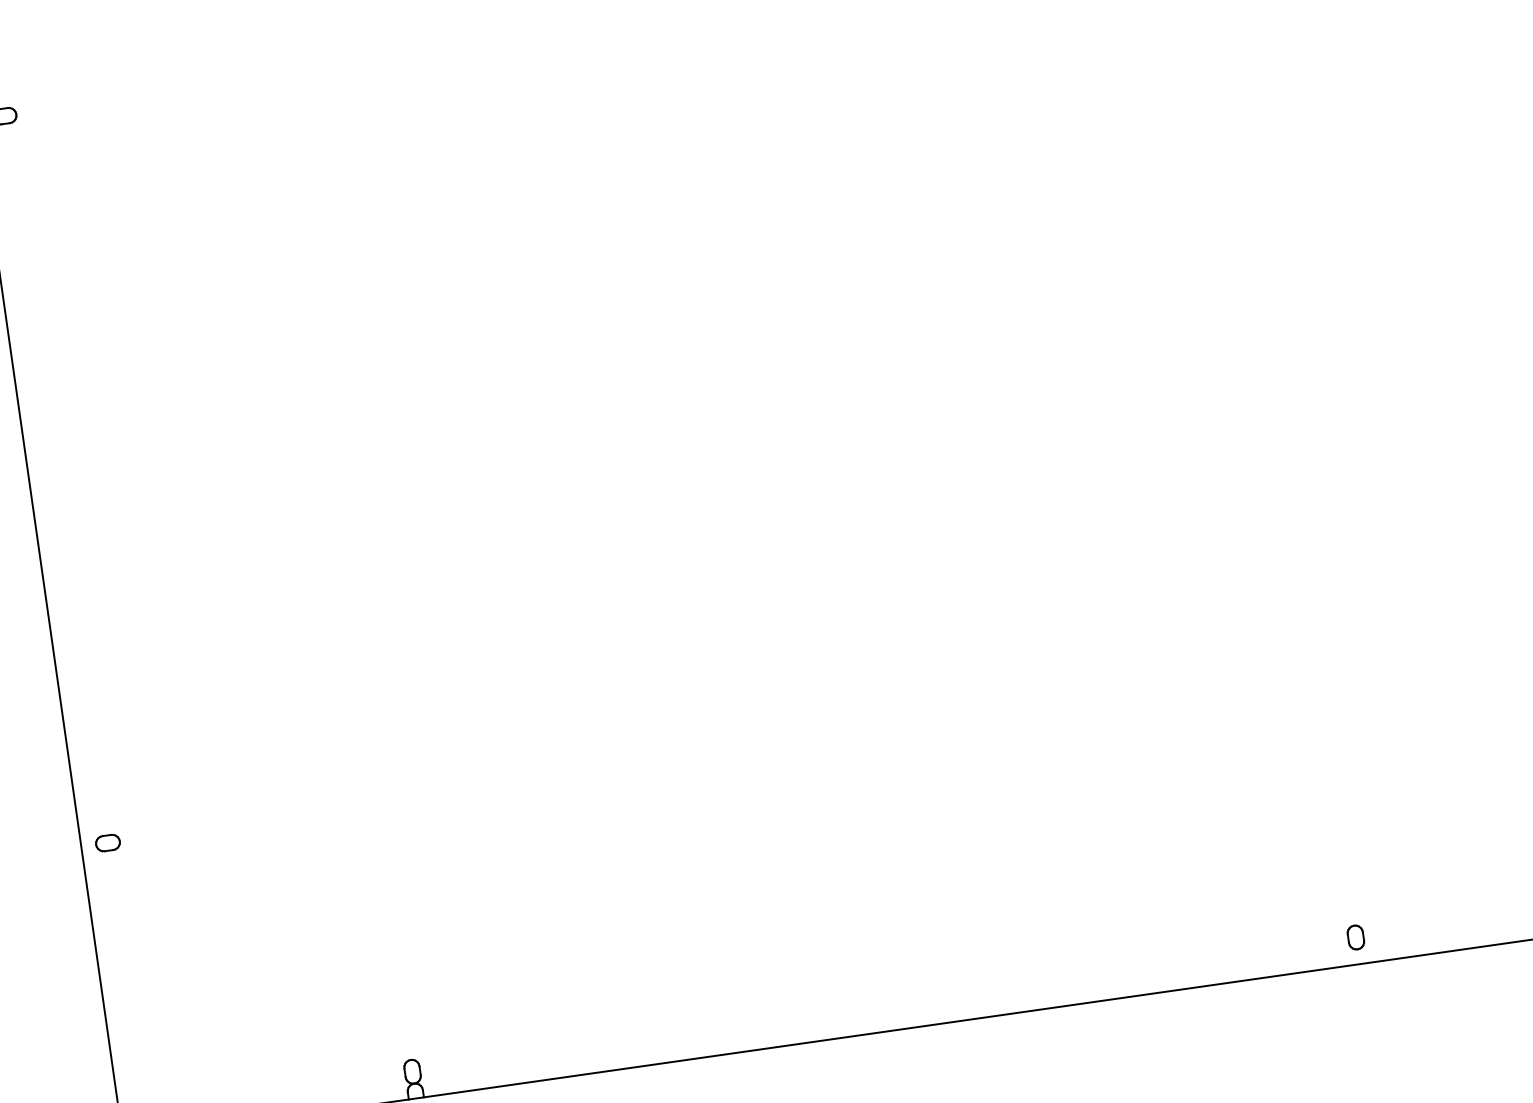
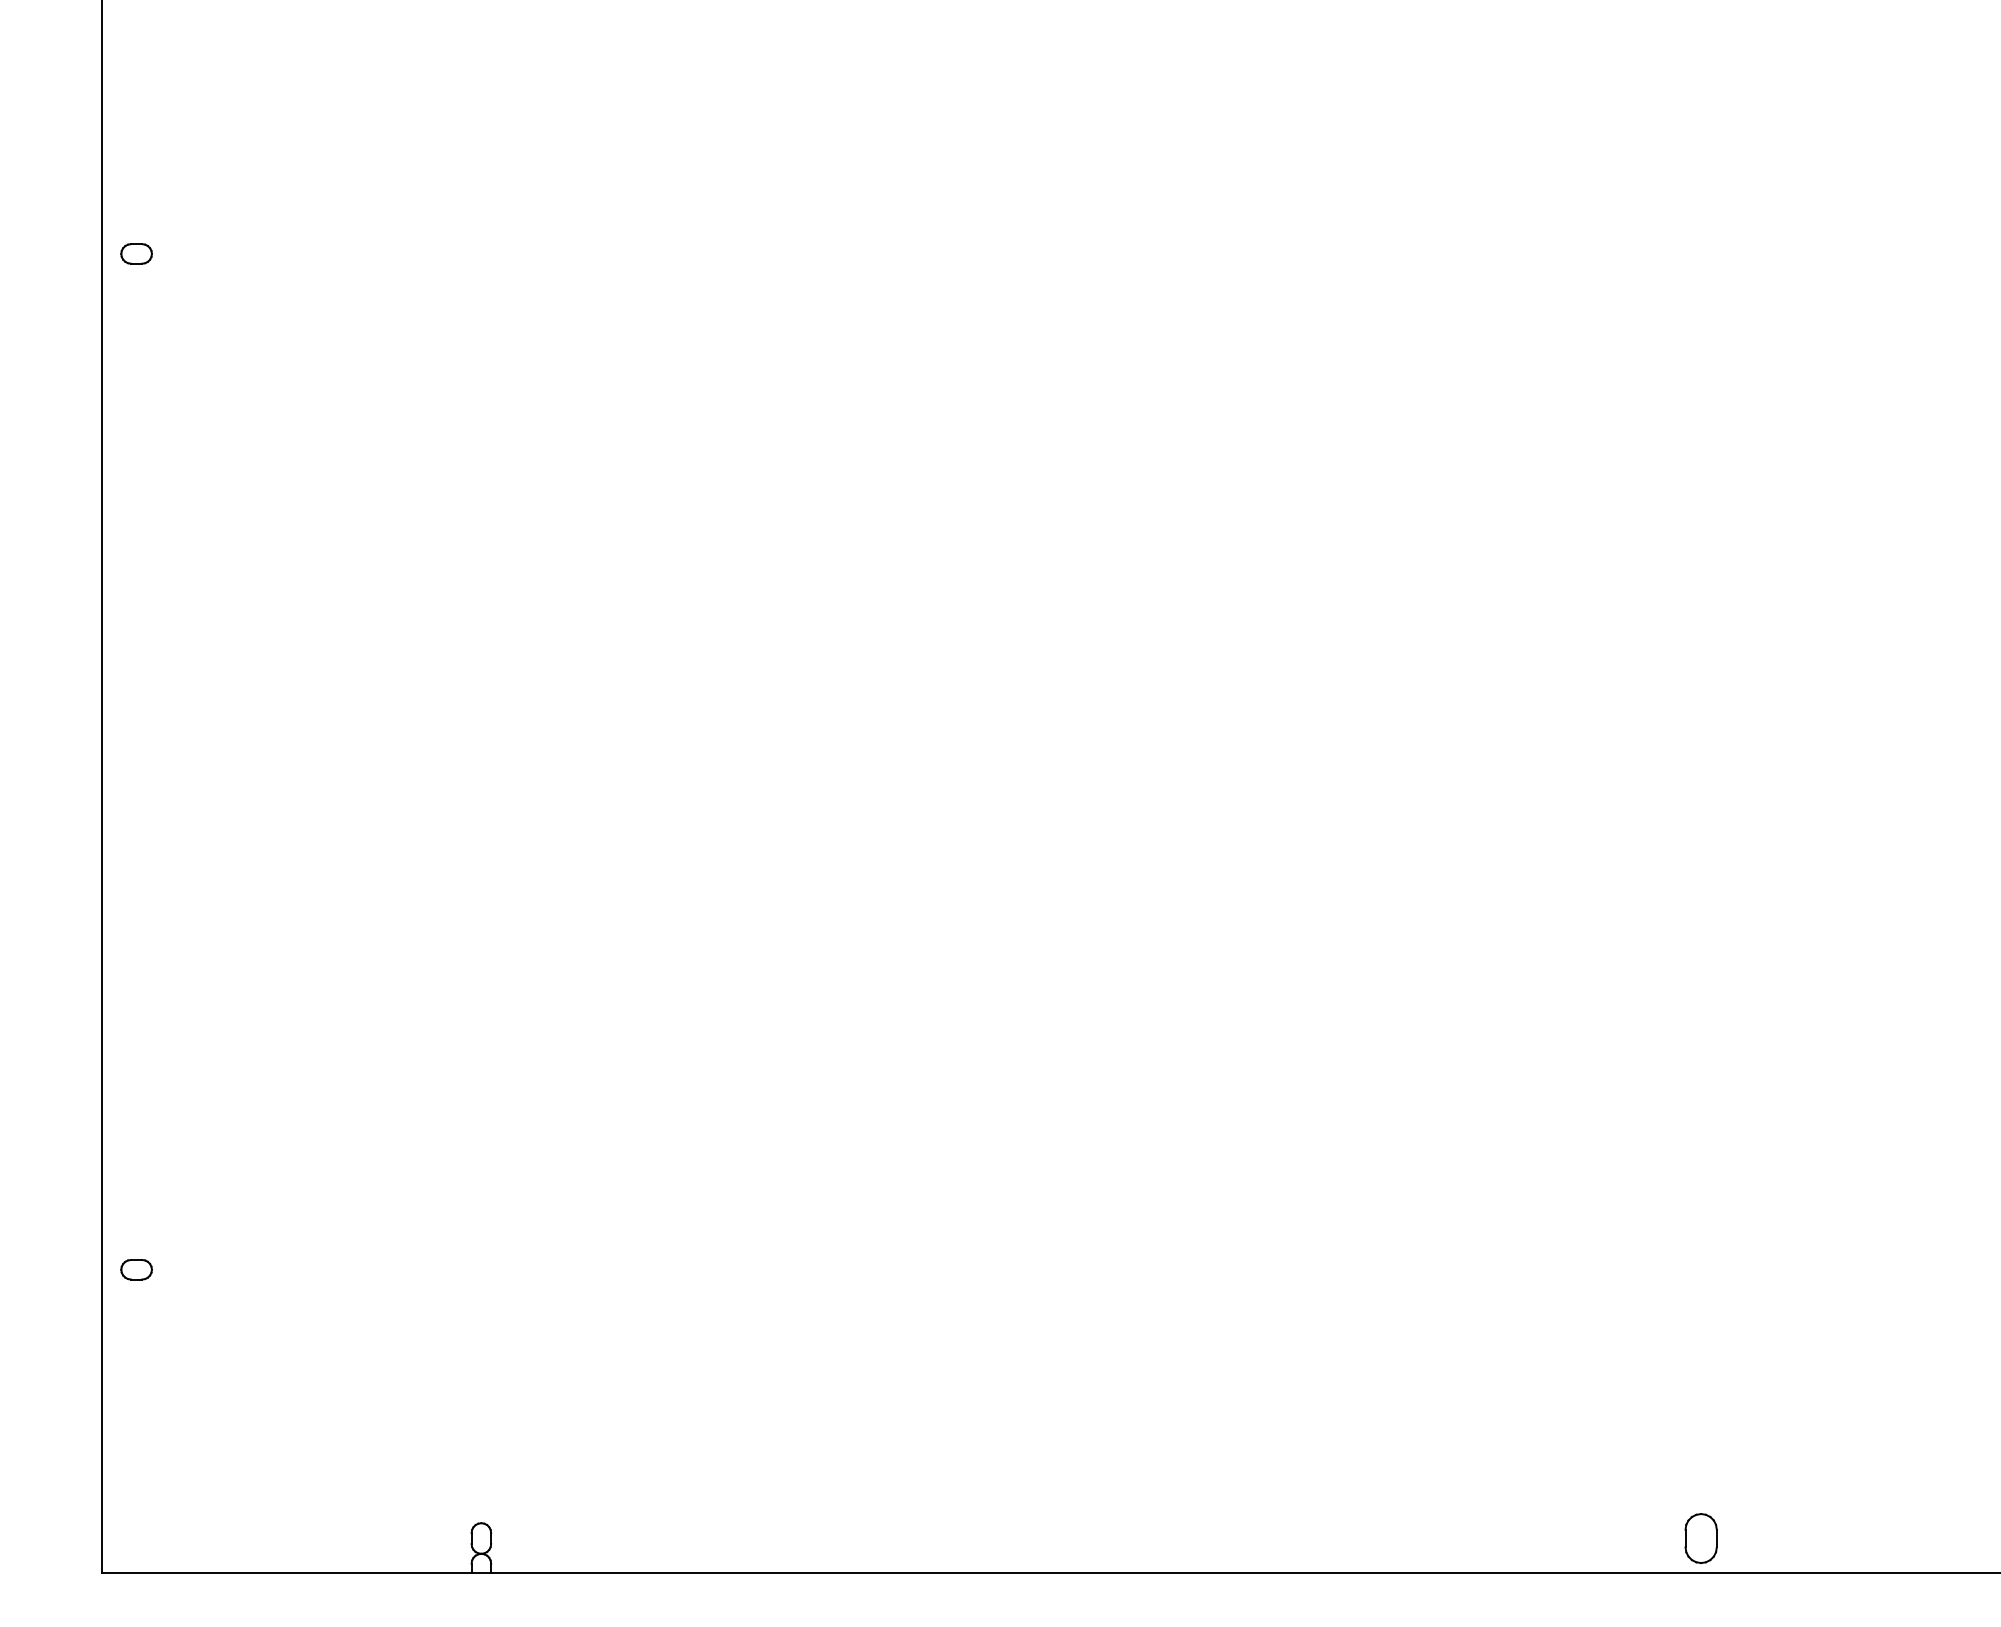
part: (107, 842) -> (136, 1269), moved
part: (1355, 937) -> (1700, 1538), size x1.6

